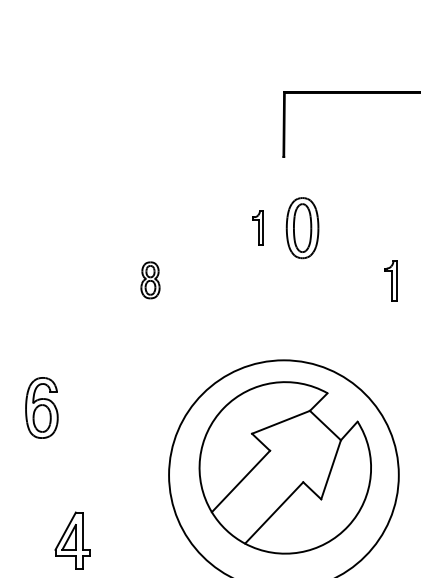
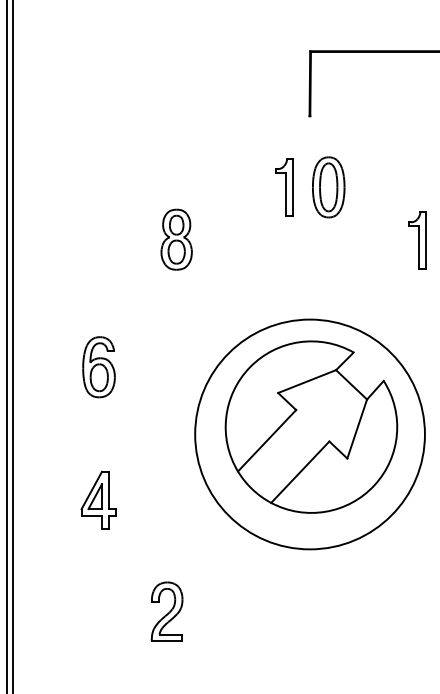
part: (258, 228) -> (284, 187), size x1.67
part: (150, 280) -> (176, 239), size x1.67
part: (391, 281) -> (417, 240), size x1.43
part: (41, 408) -> (98, 367), moved

